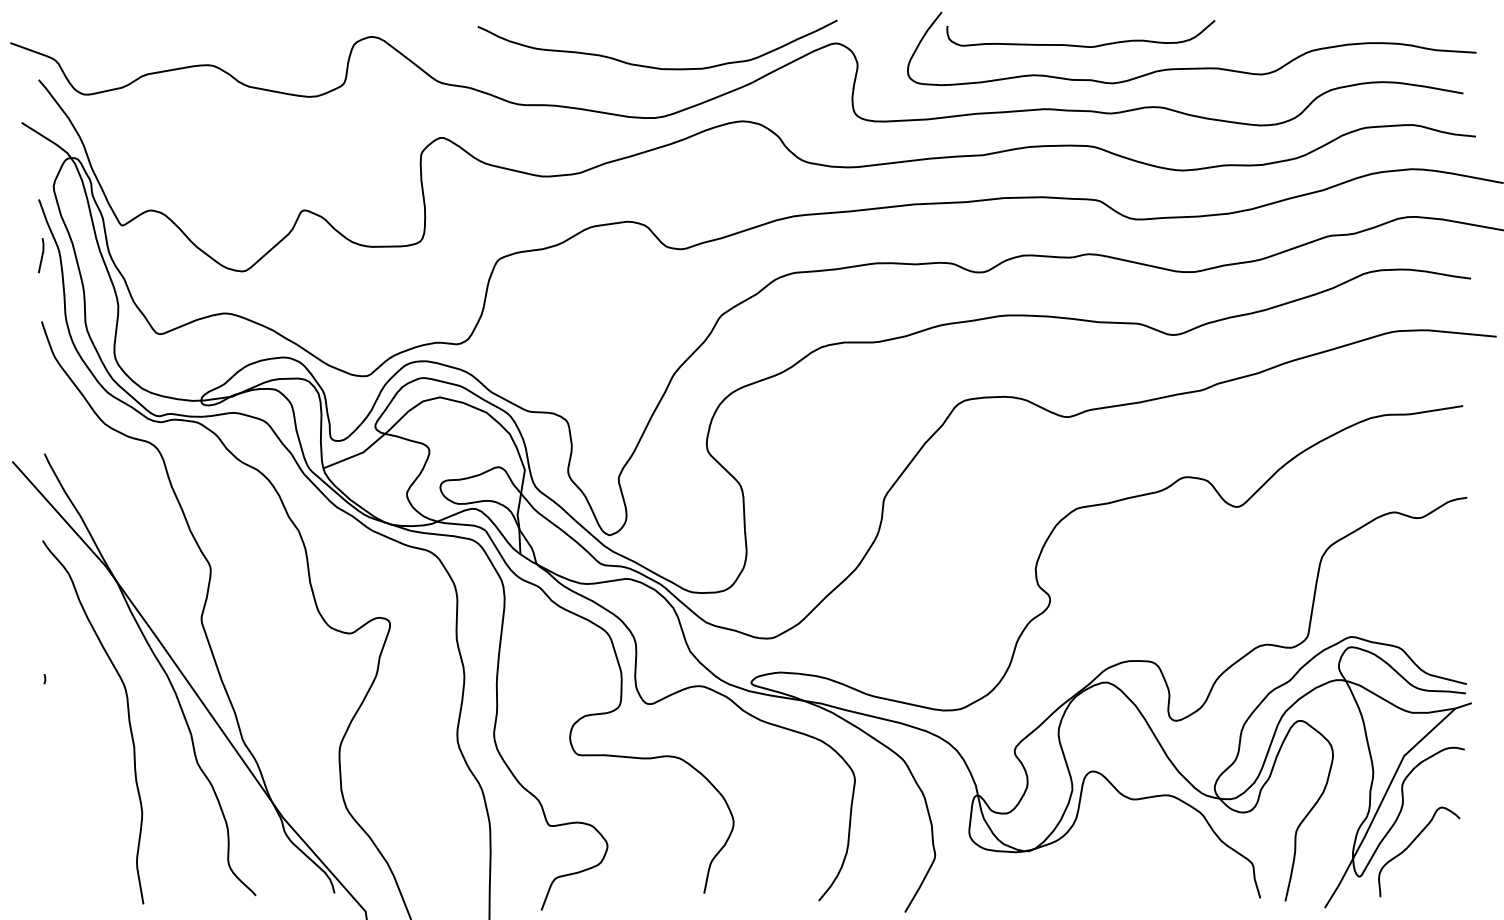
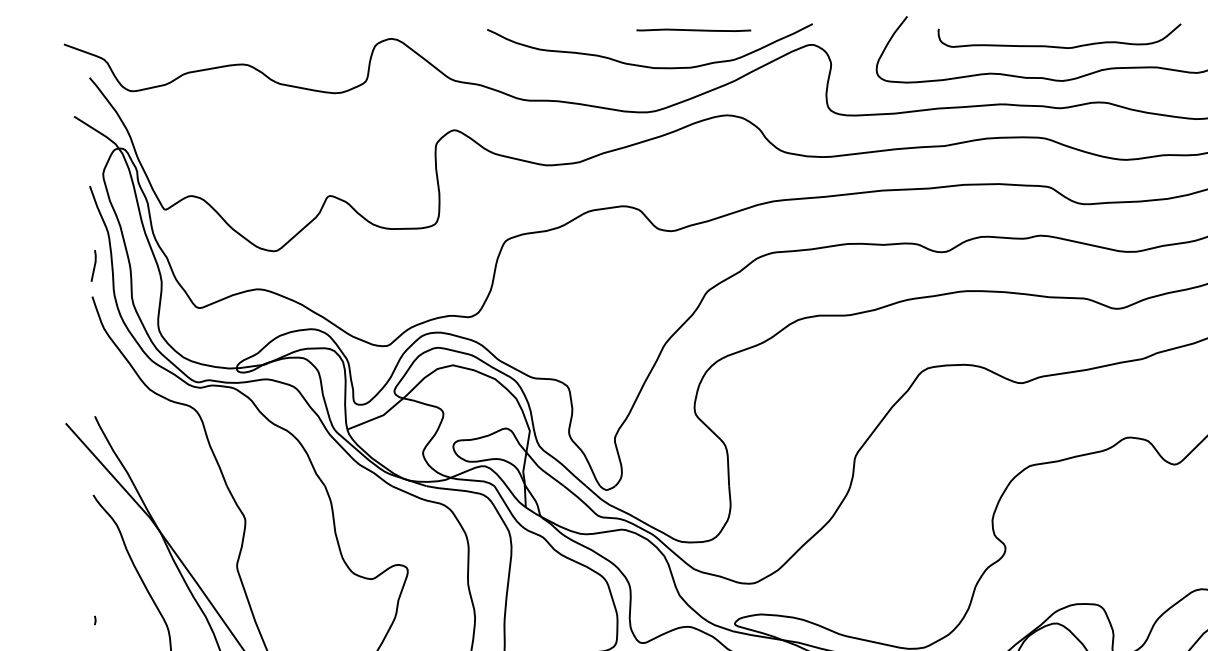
curve: (705, 27) -> (693, 30), added
curve: (1080, 45) -> (1059, 46), moved
line: (41, 255) -> (93, 265), moved

